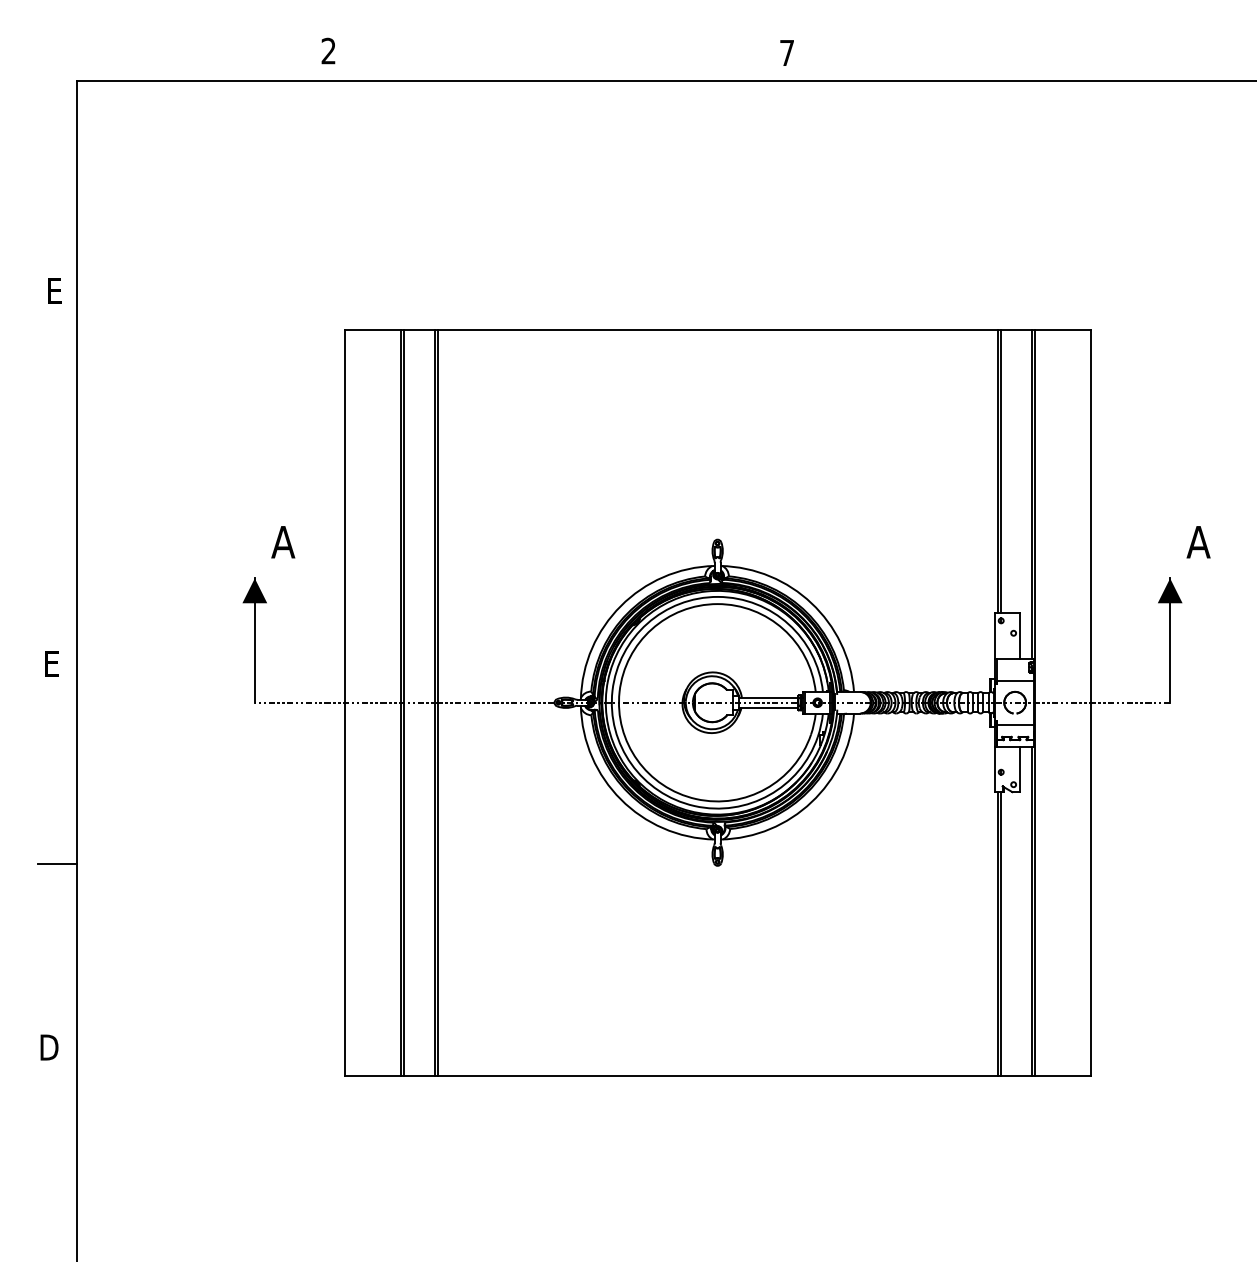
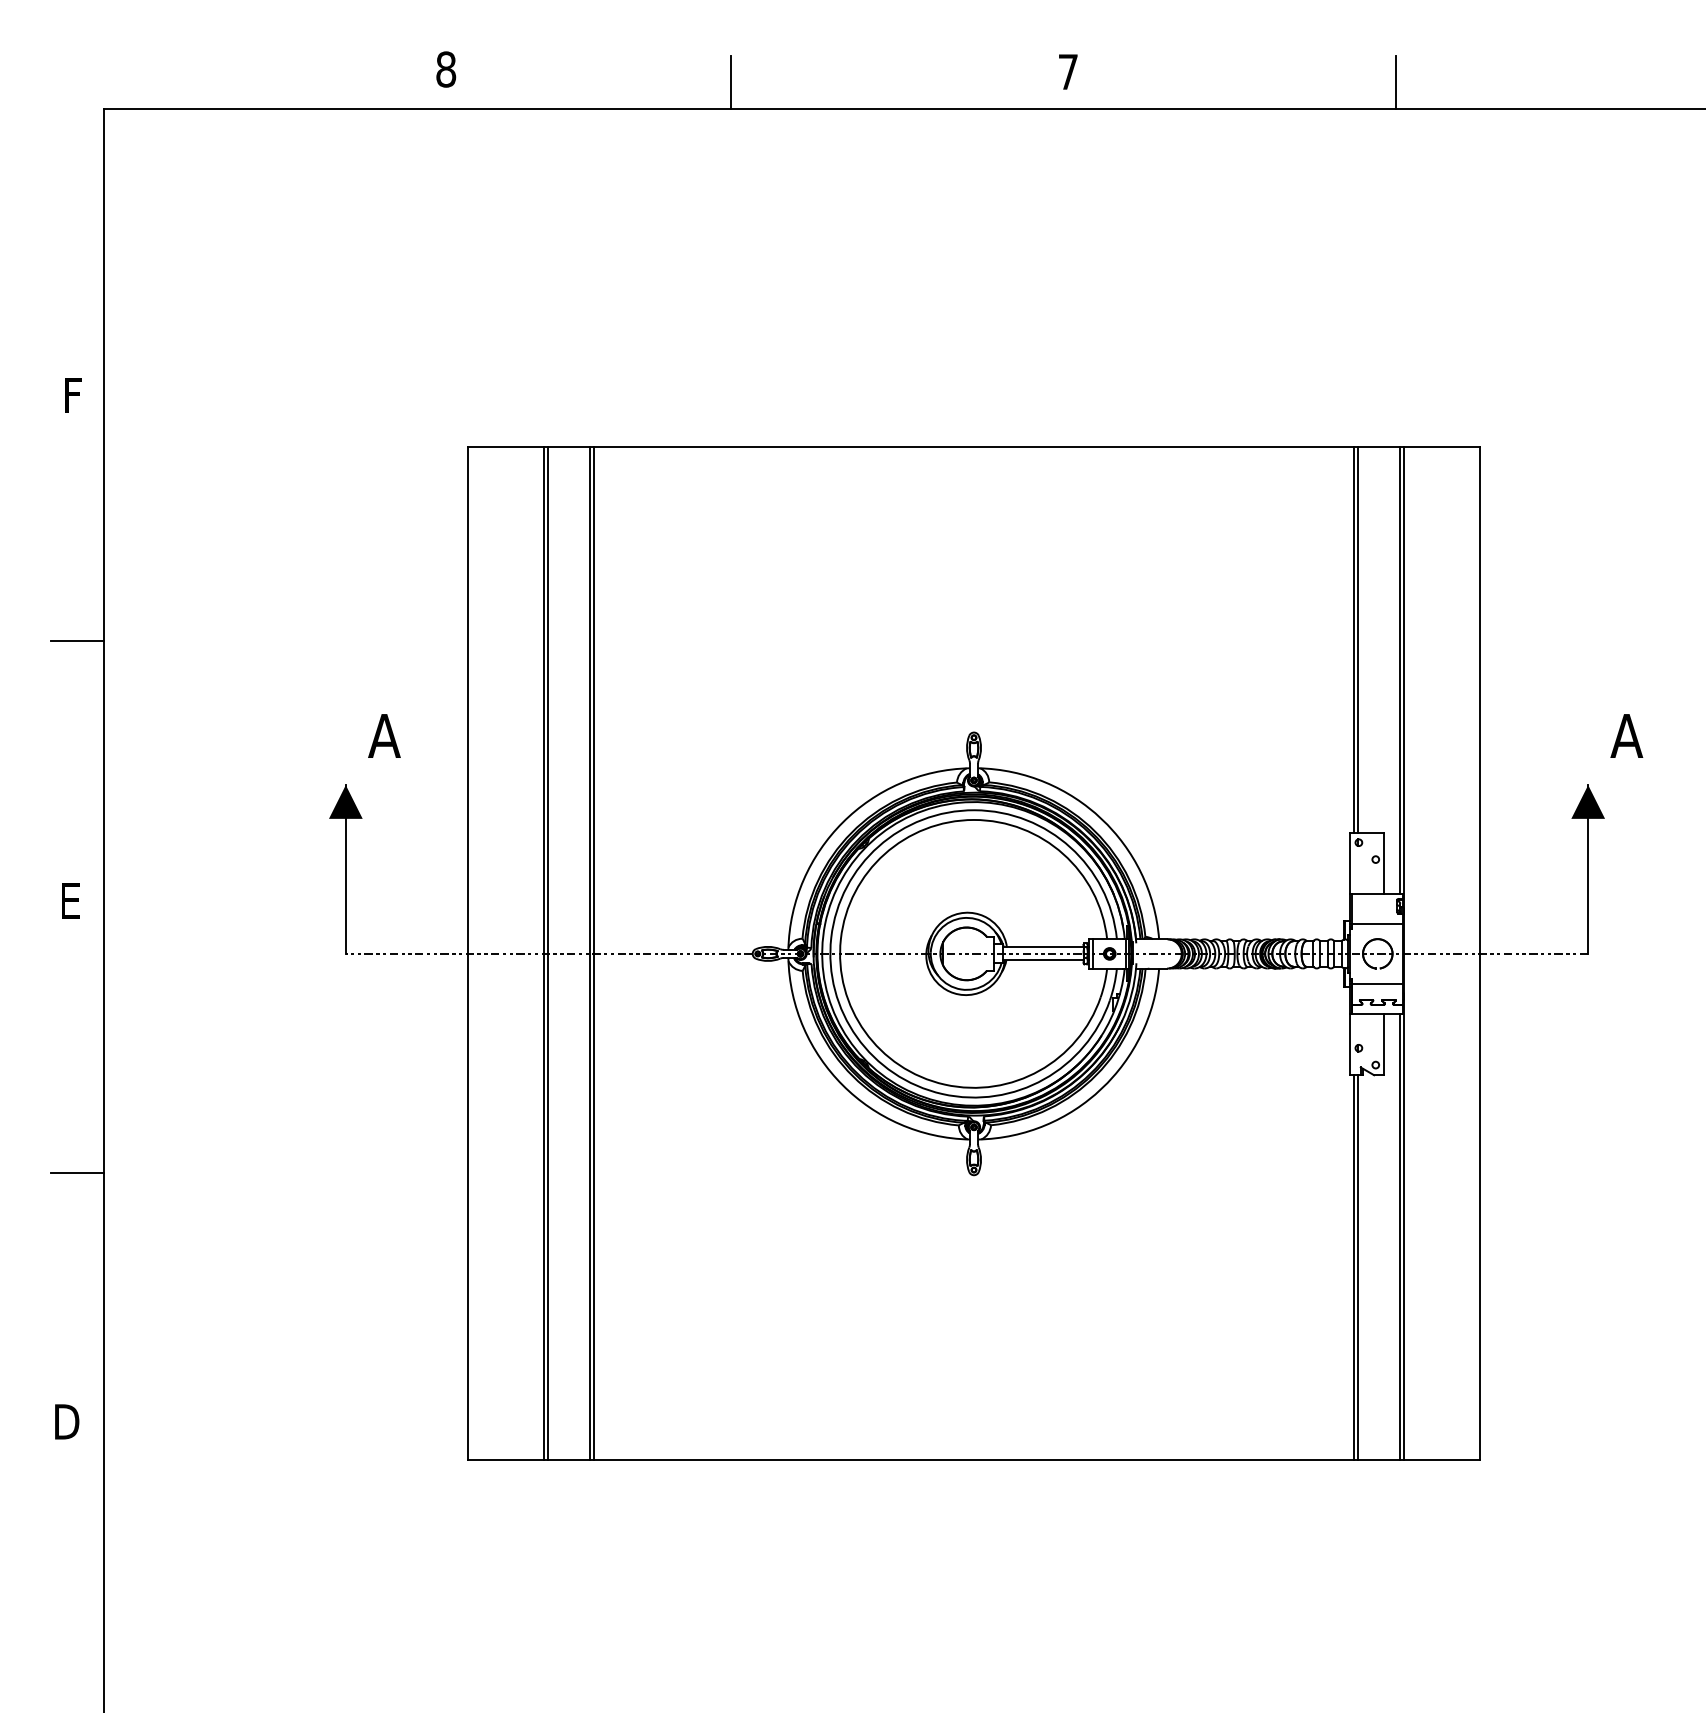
text: (328, 50) -> (445, 68), 2 -> 8
line: (538, 60) -> (730, 82), added
line: (1028, 60) -> (1395, 82), added
text: (56, 290) -> (76, 394), E -> F
line: (56, 472) -> (76, 641), added

